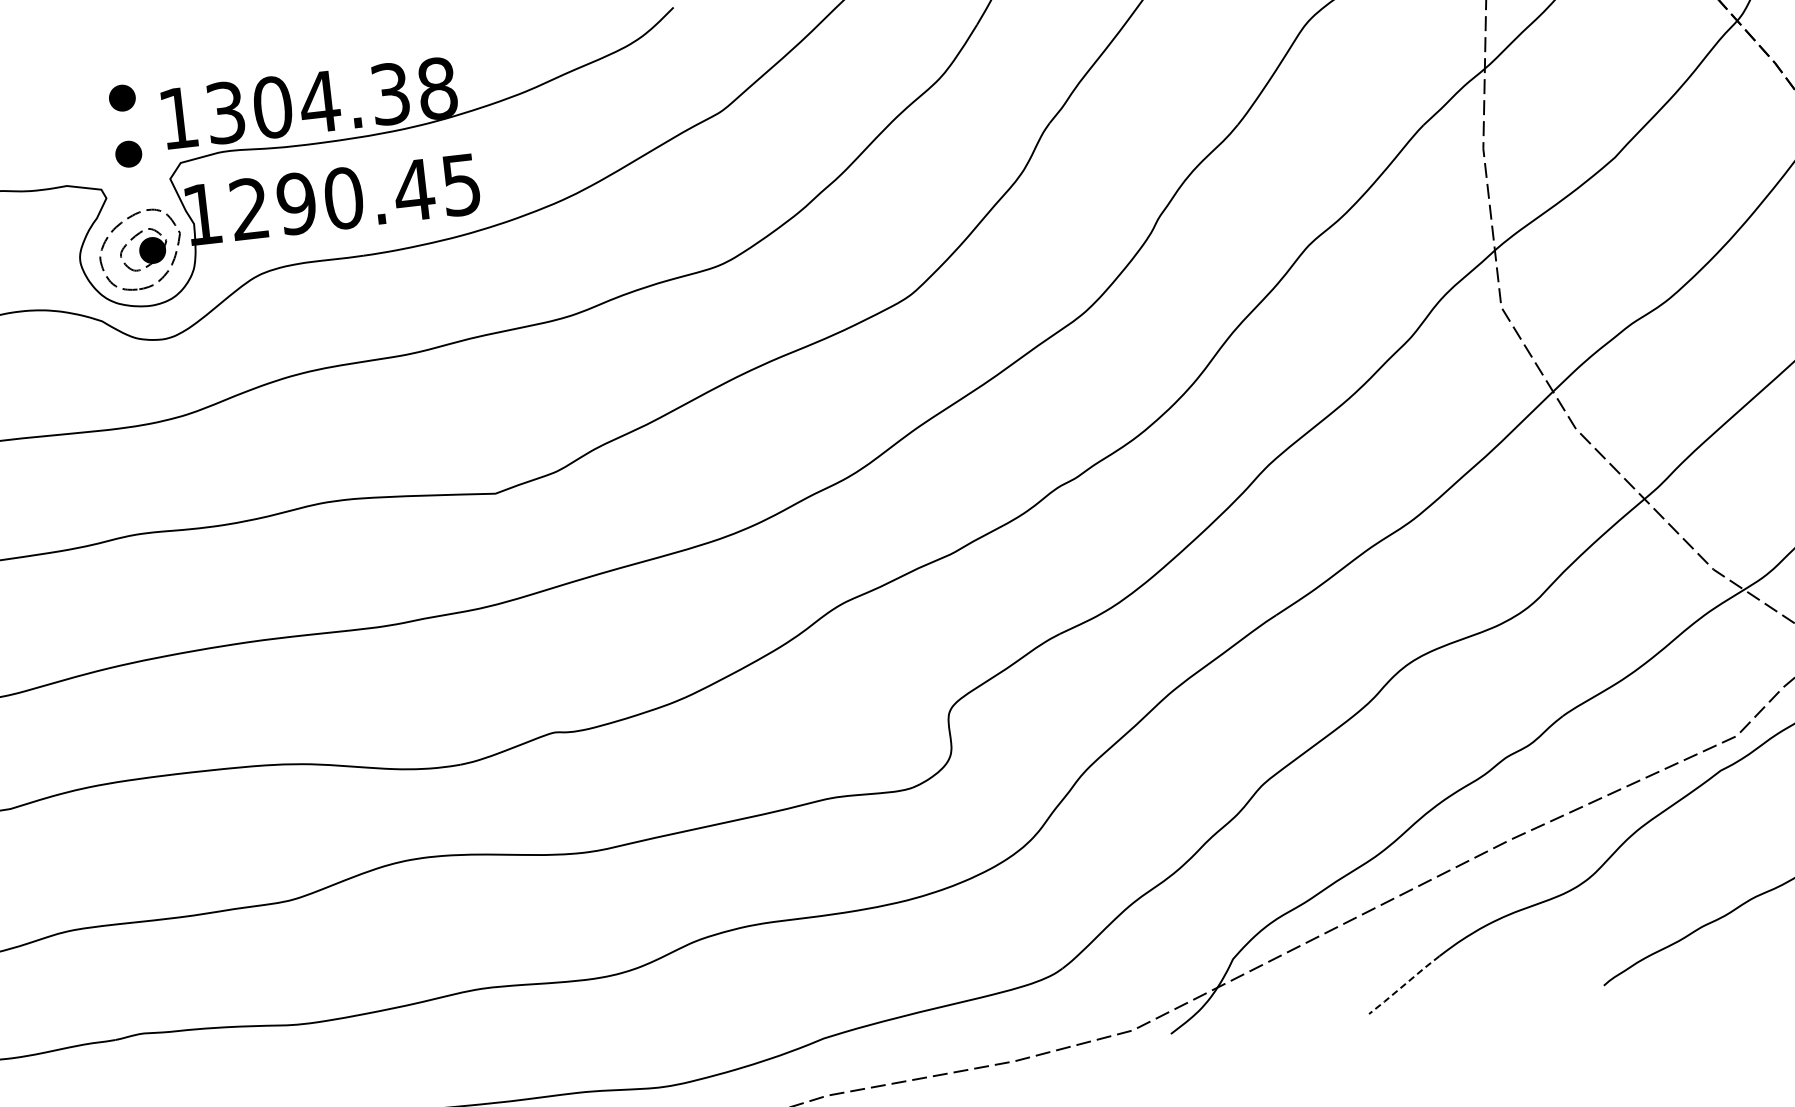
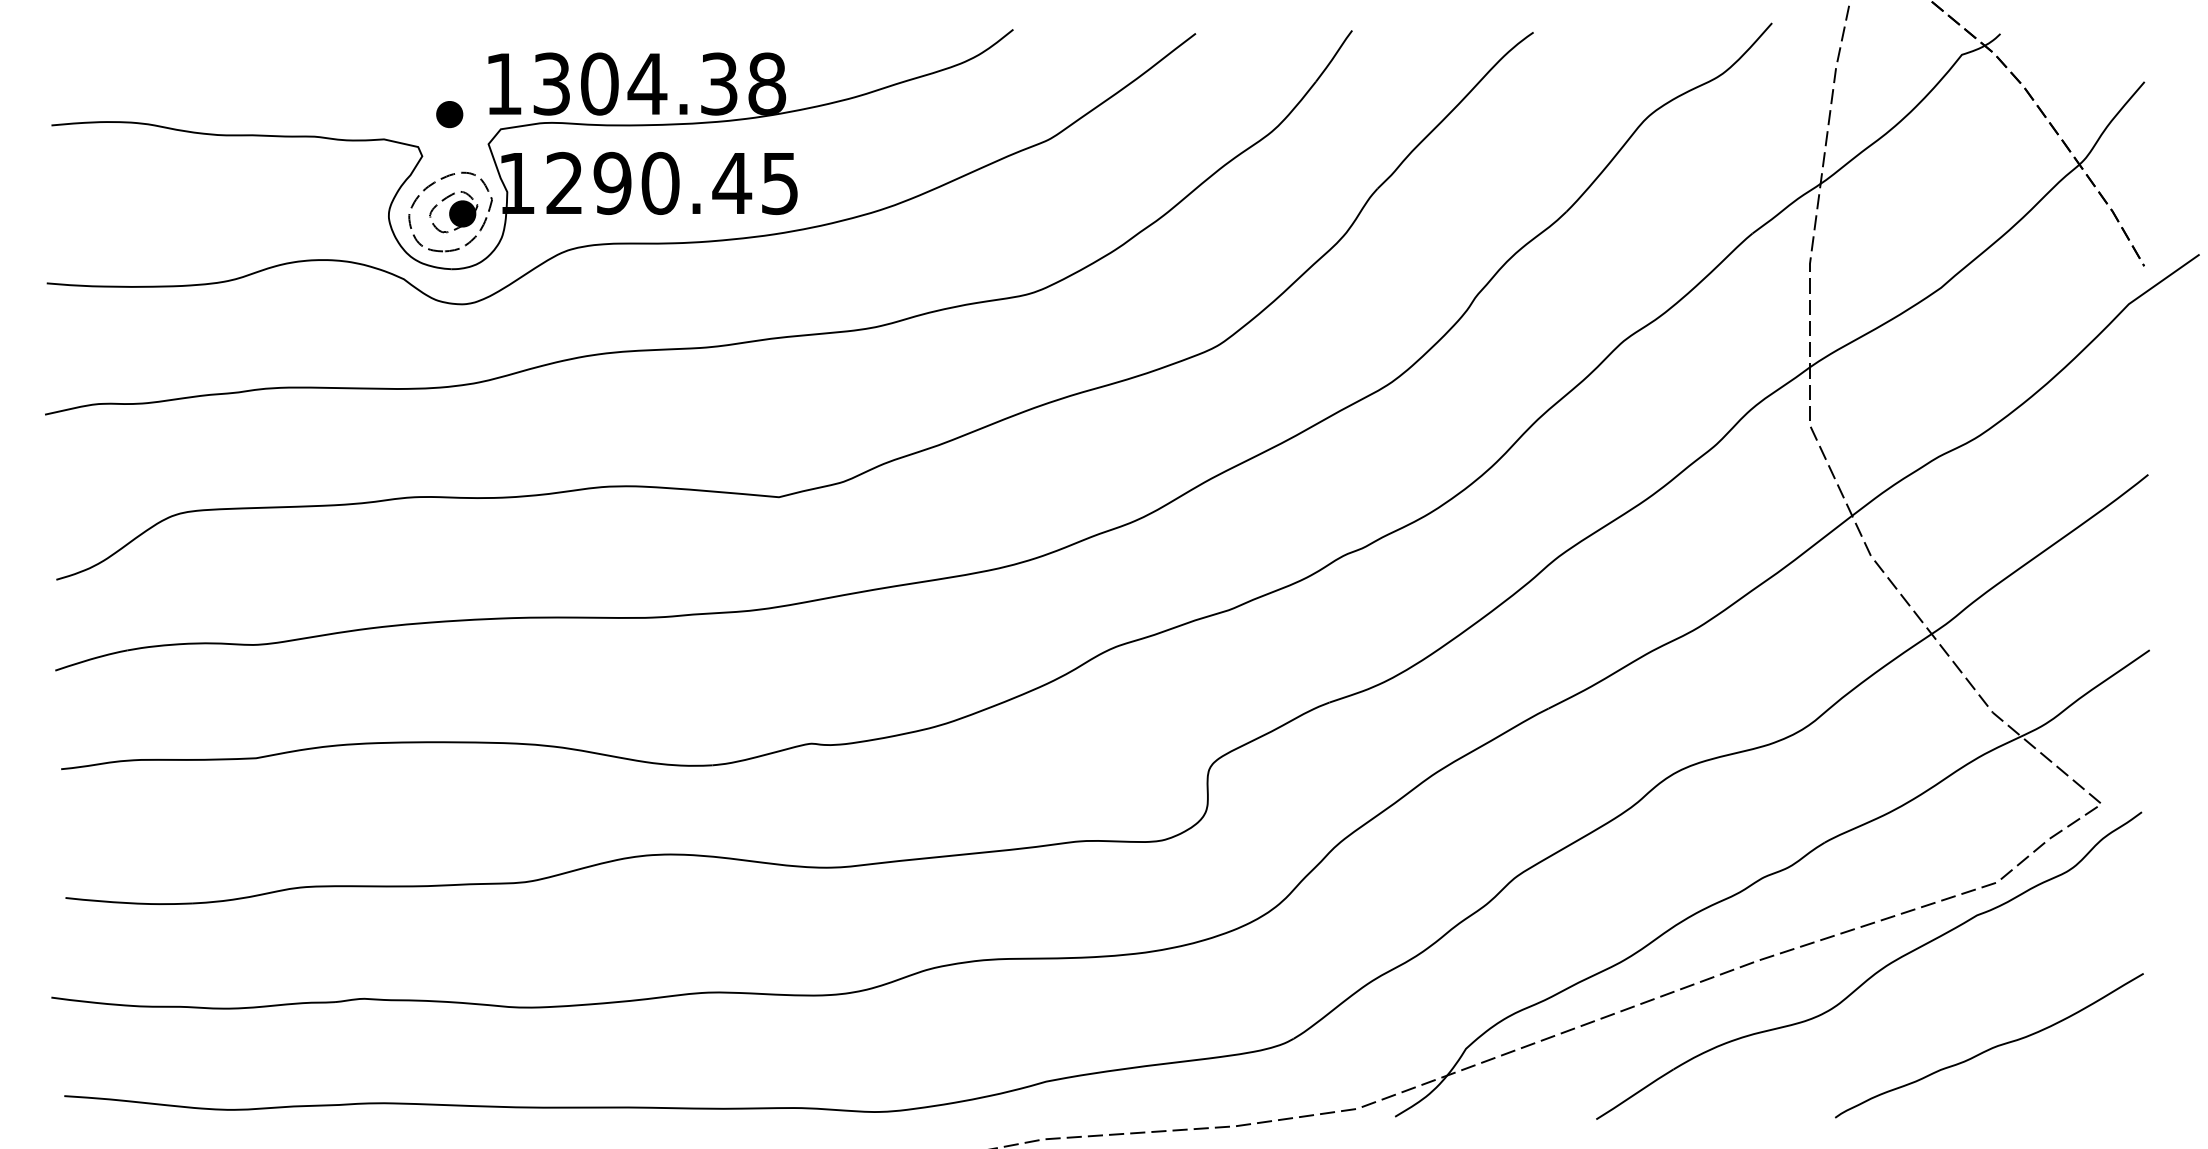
part: (122, 98) -> (449, 57), removed
line: (1403, 985) -> (1634, 1094), dashed -> solid

